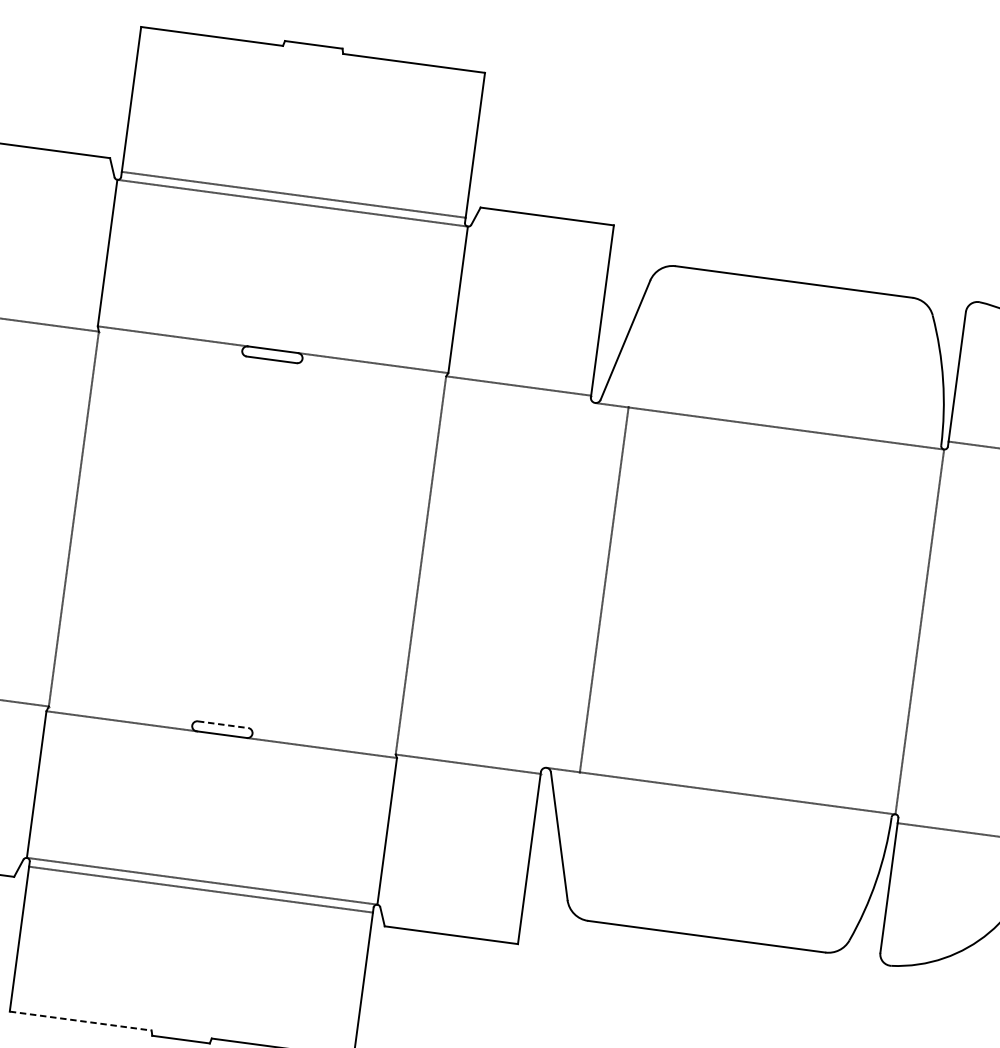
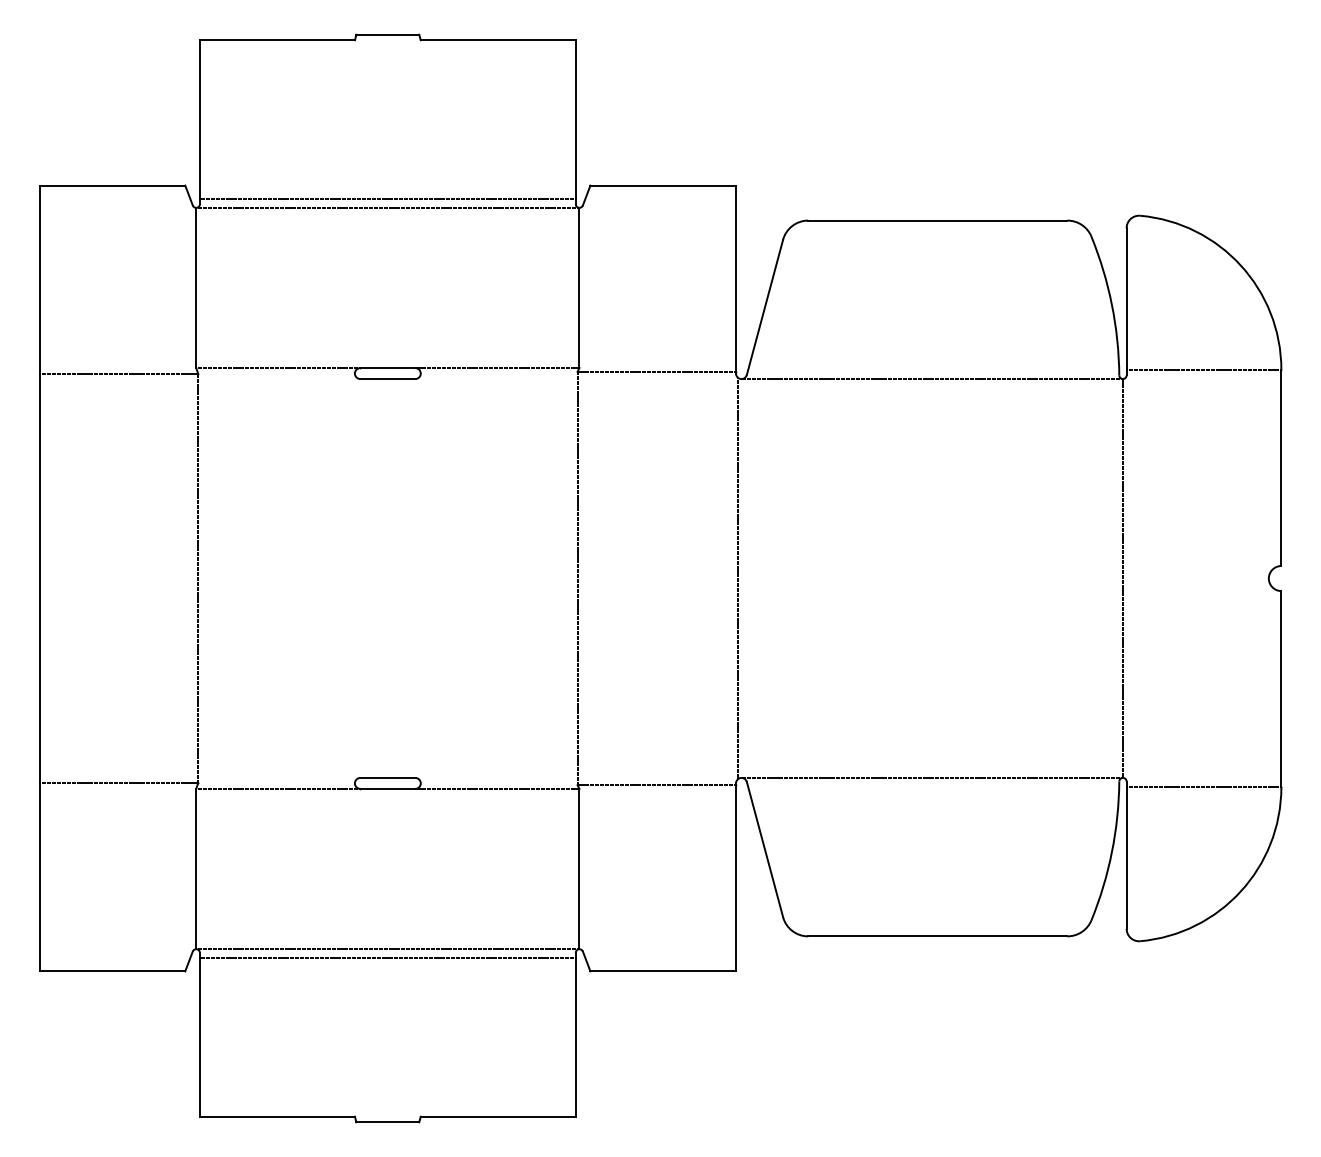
line: (603, 589) -> (737, 578), moved
line: (223, 724) -> (388, 777), dashed -> solid
line: (80, 1020) -> (277, 1116), dashed -> solid

